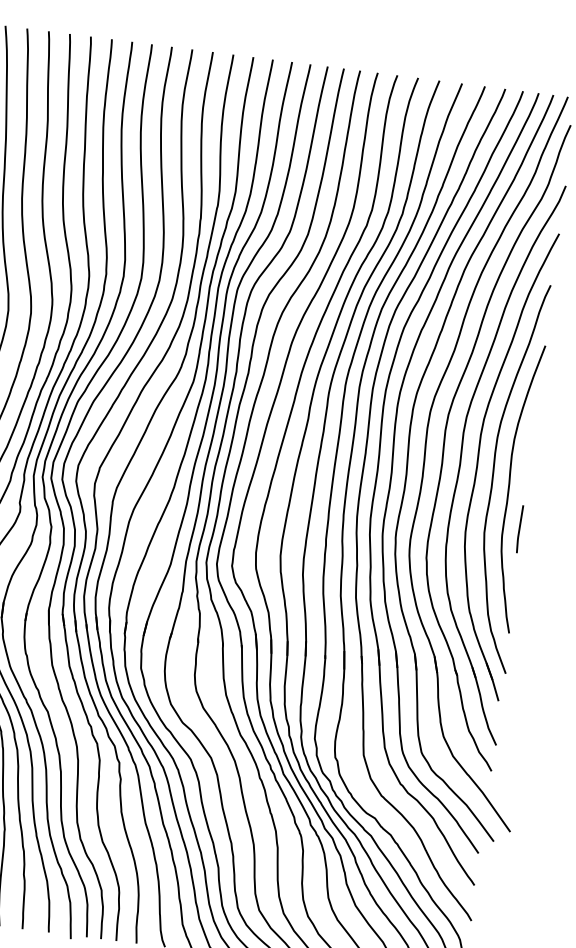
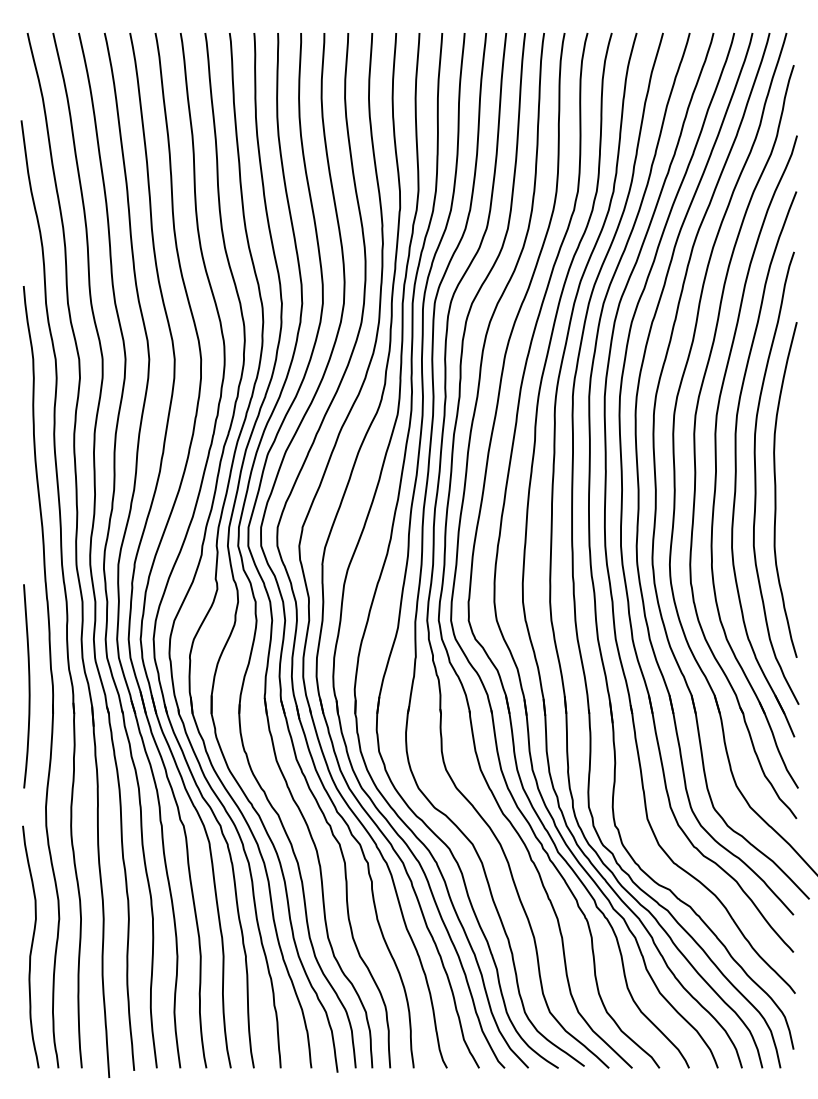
line: (519, 529) -> (793, 536), removed

